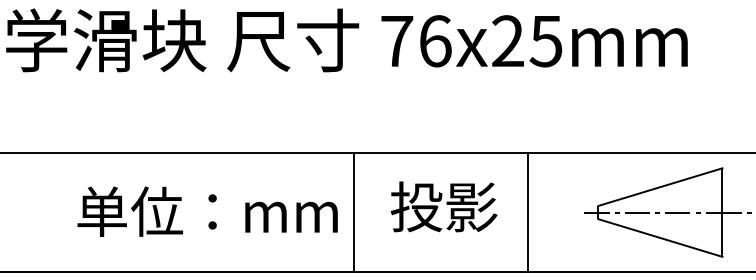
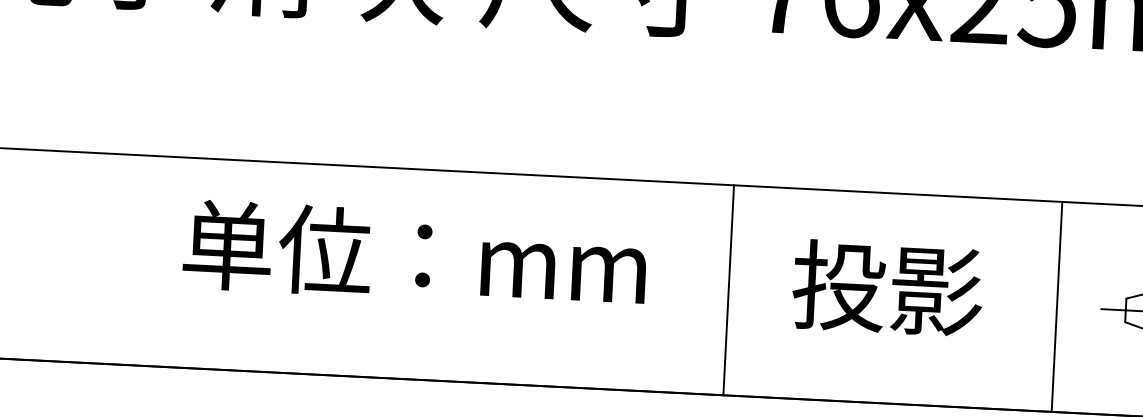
text: (443, 206) -> (886, 287), moved
text: (207, 211) -> (414, 254), moved
line: (353, 212) -> (728, 290), moved
line: (527, 212) -> (1056, 306), moved

